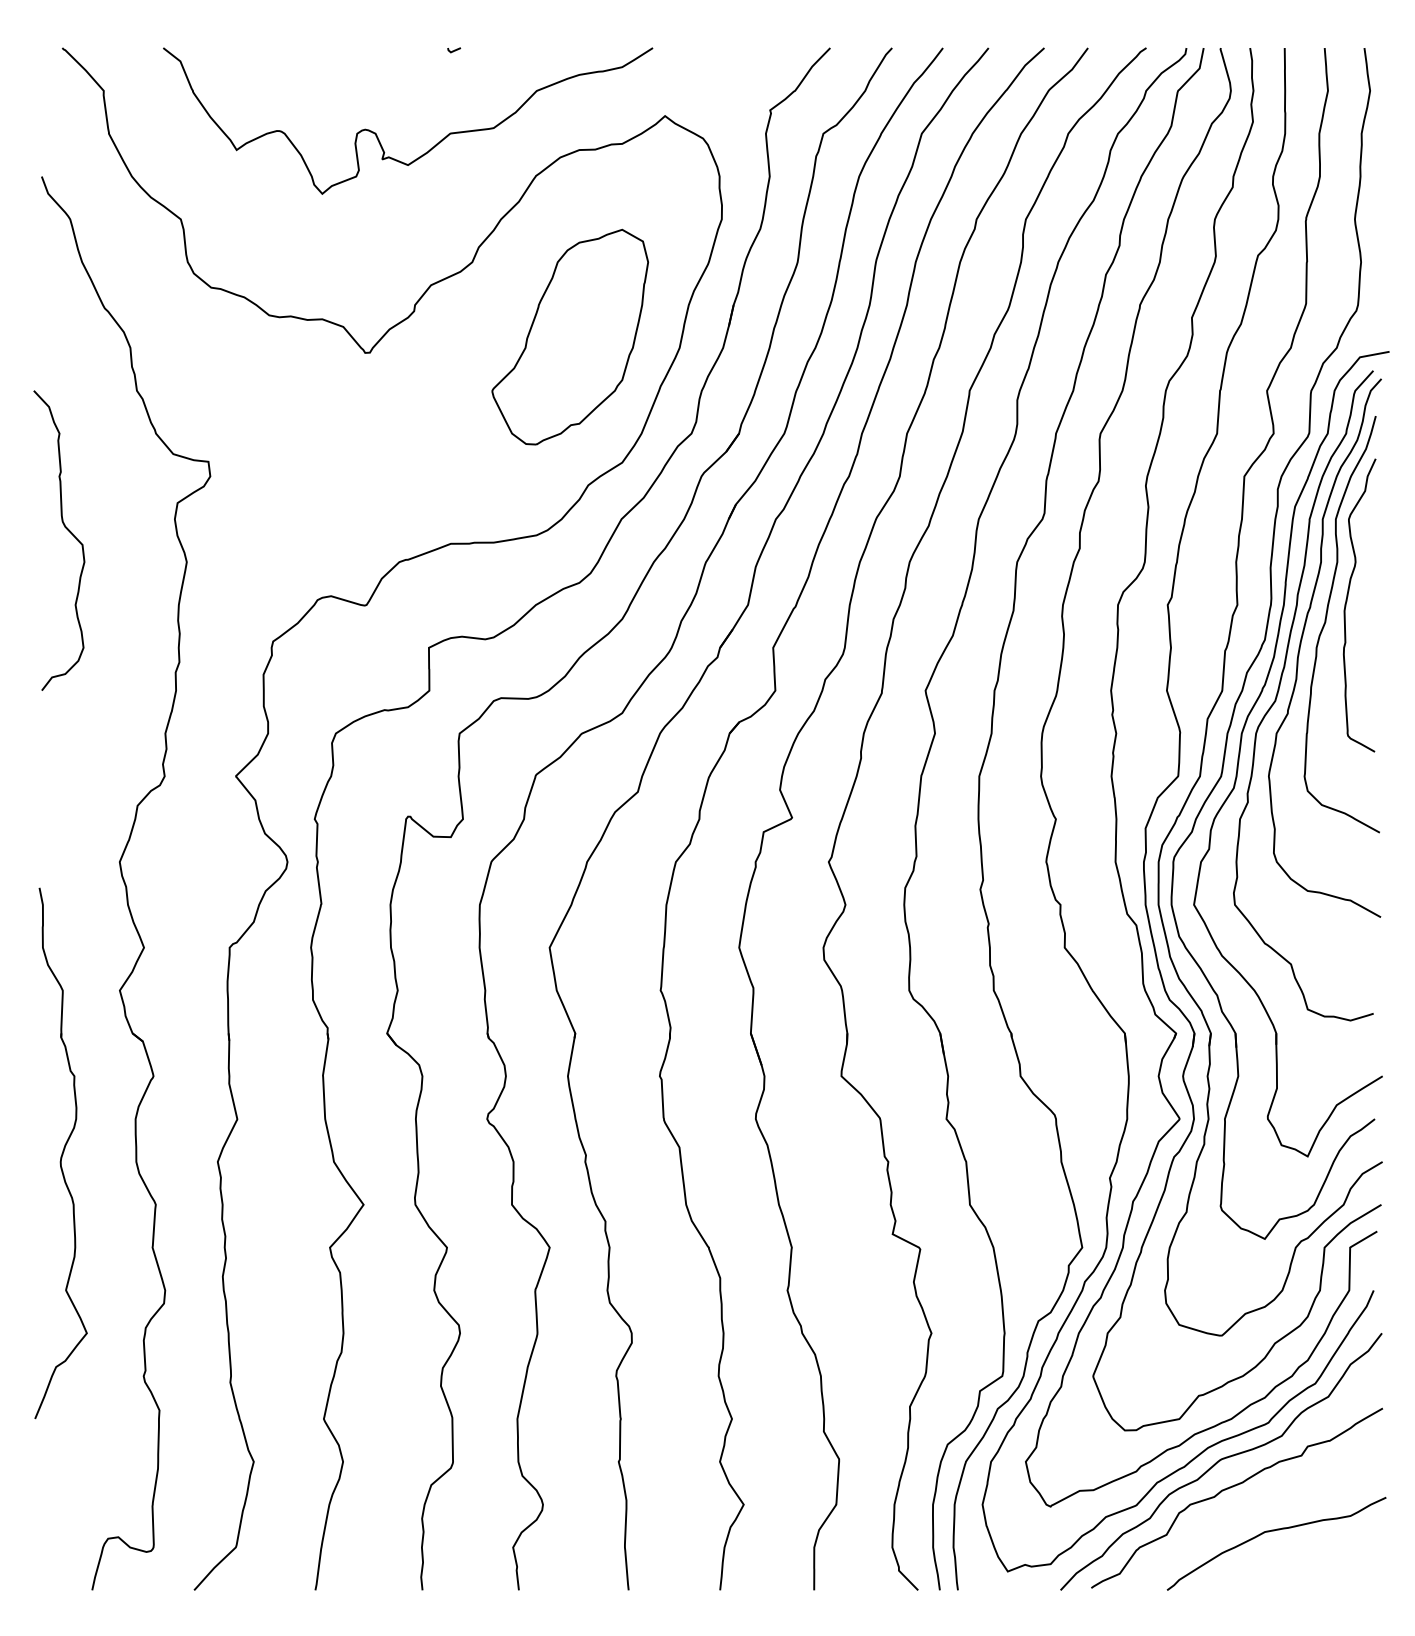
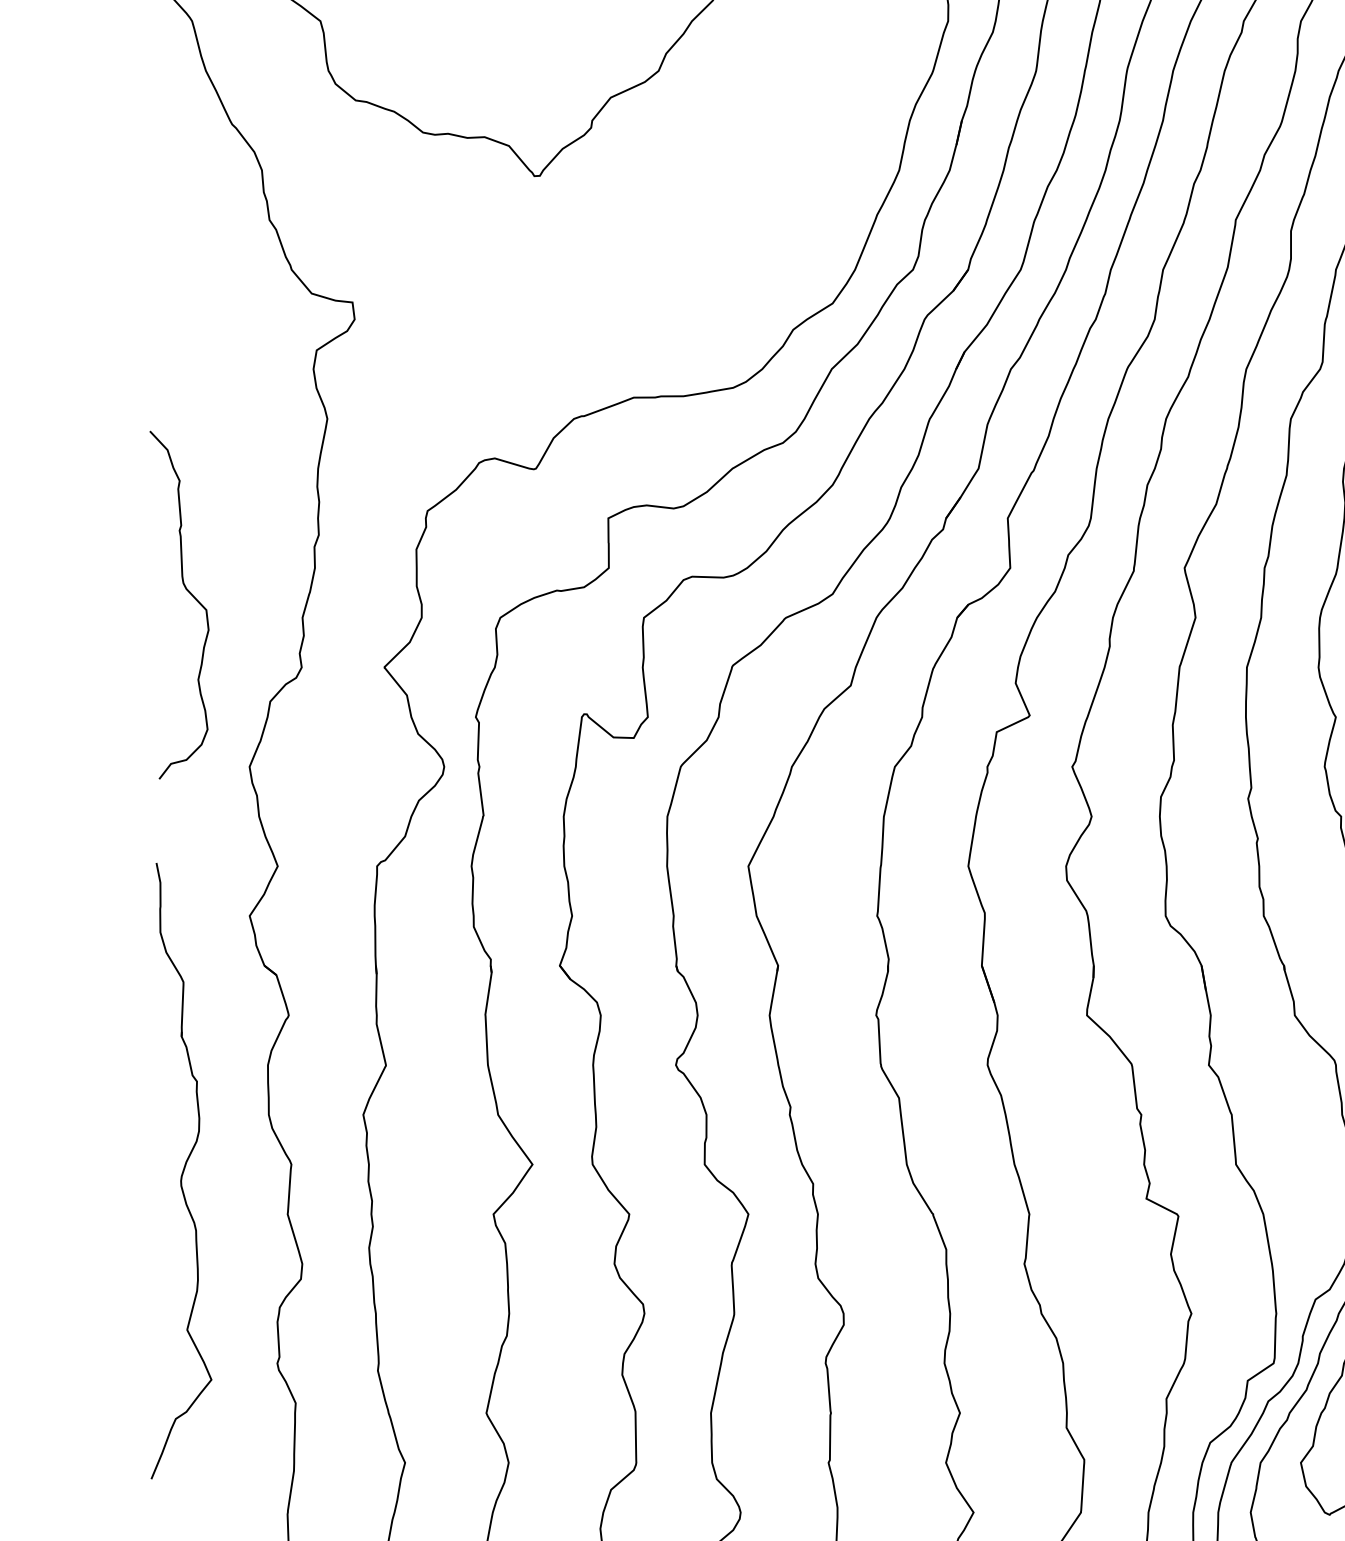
part: (570, 336) -> (772, 157), removed
curve: (68, 531) -> (190, 594), moved
part: (60, 1153) -> (180, 1171), moved

